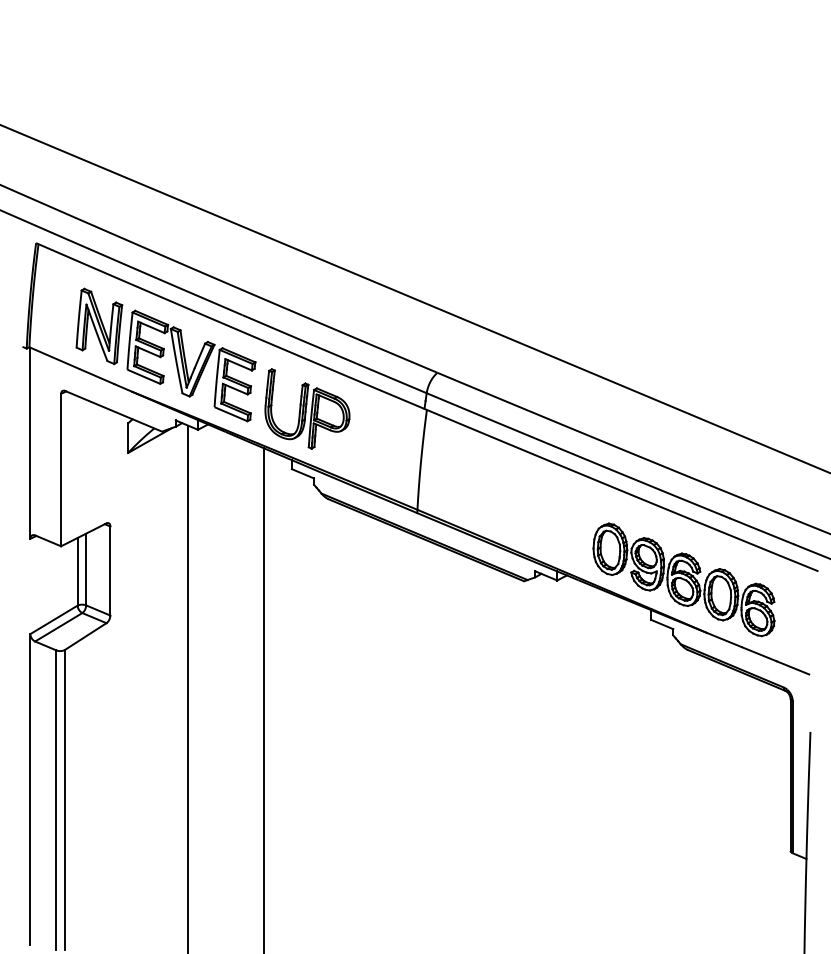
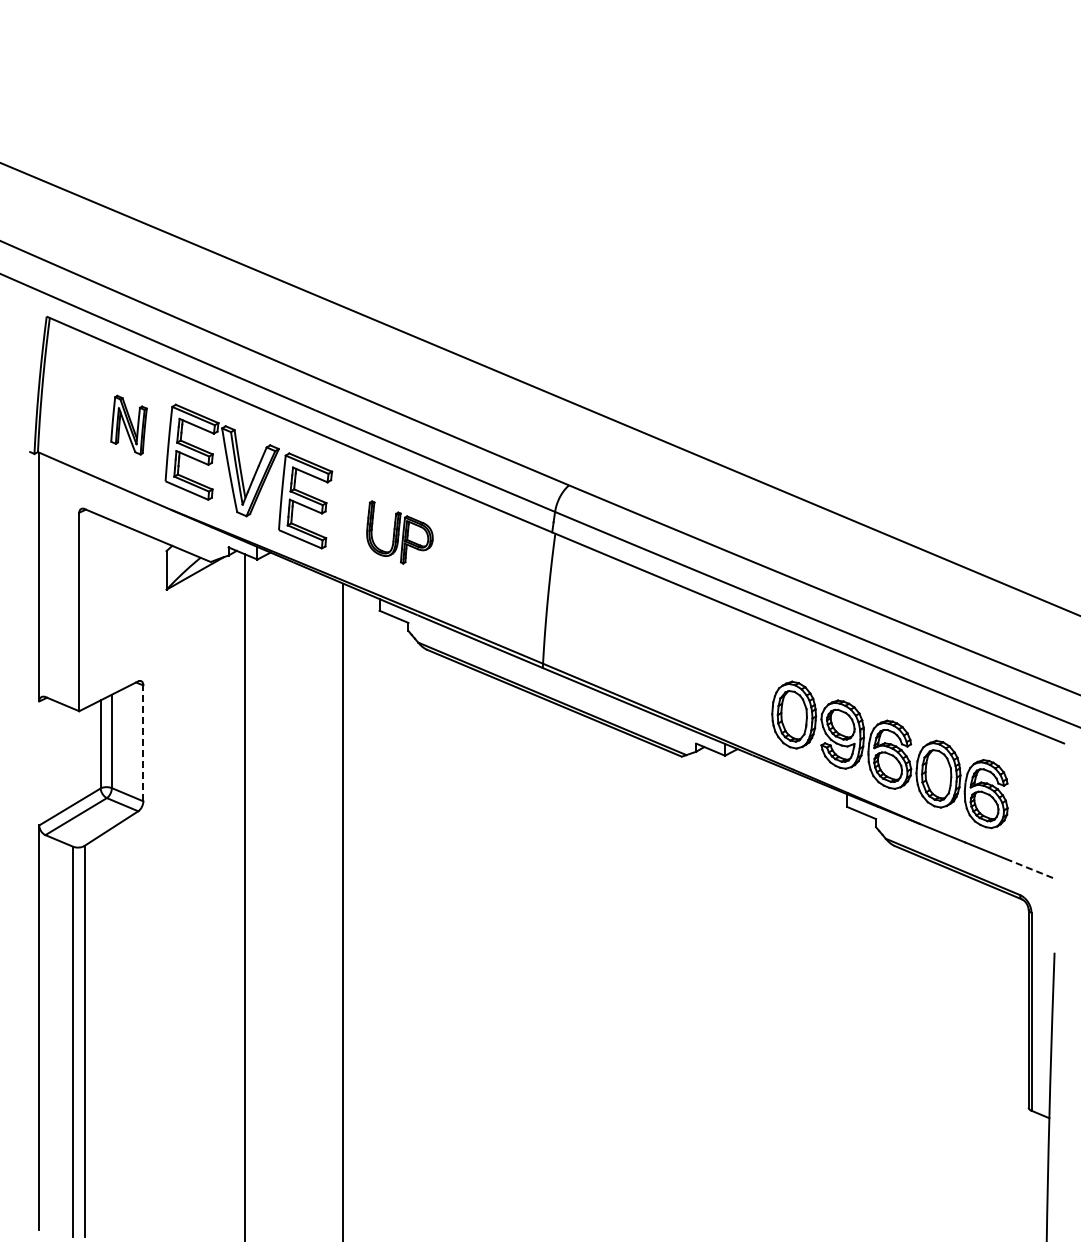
part: (98, 326) -> (128, 425), size x0.6
part: (307, 409) -> (399, 532), size x0.6
line: (110, 571) -> (143, 743), solid -> dashed
line: (792, 667) -> (1031, 869), solid -> dashed

